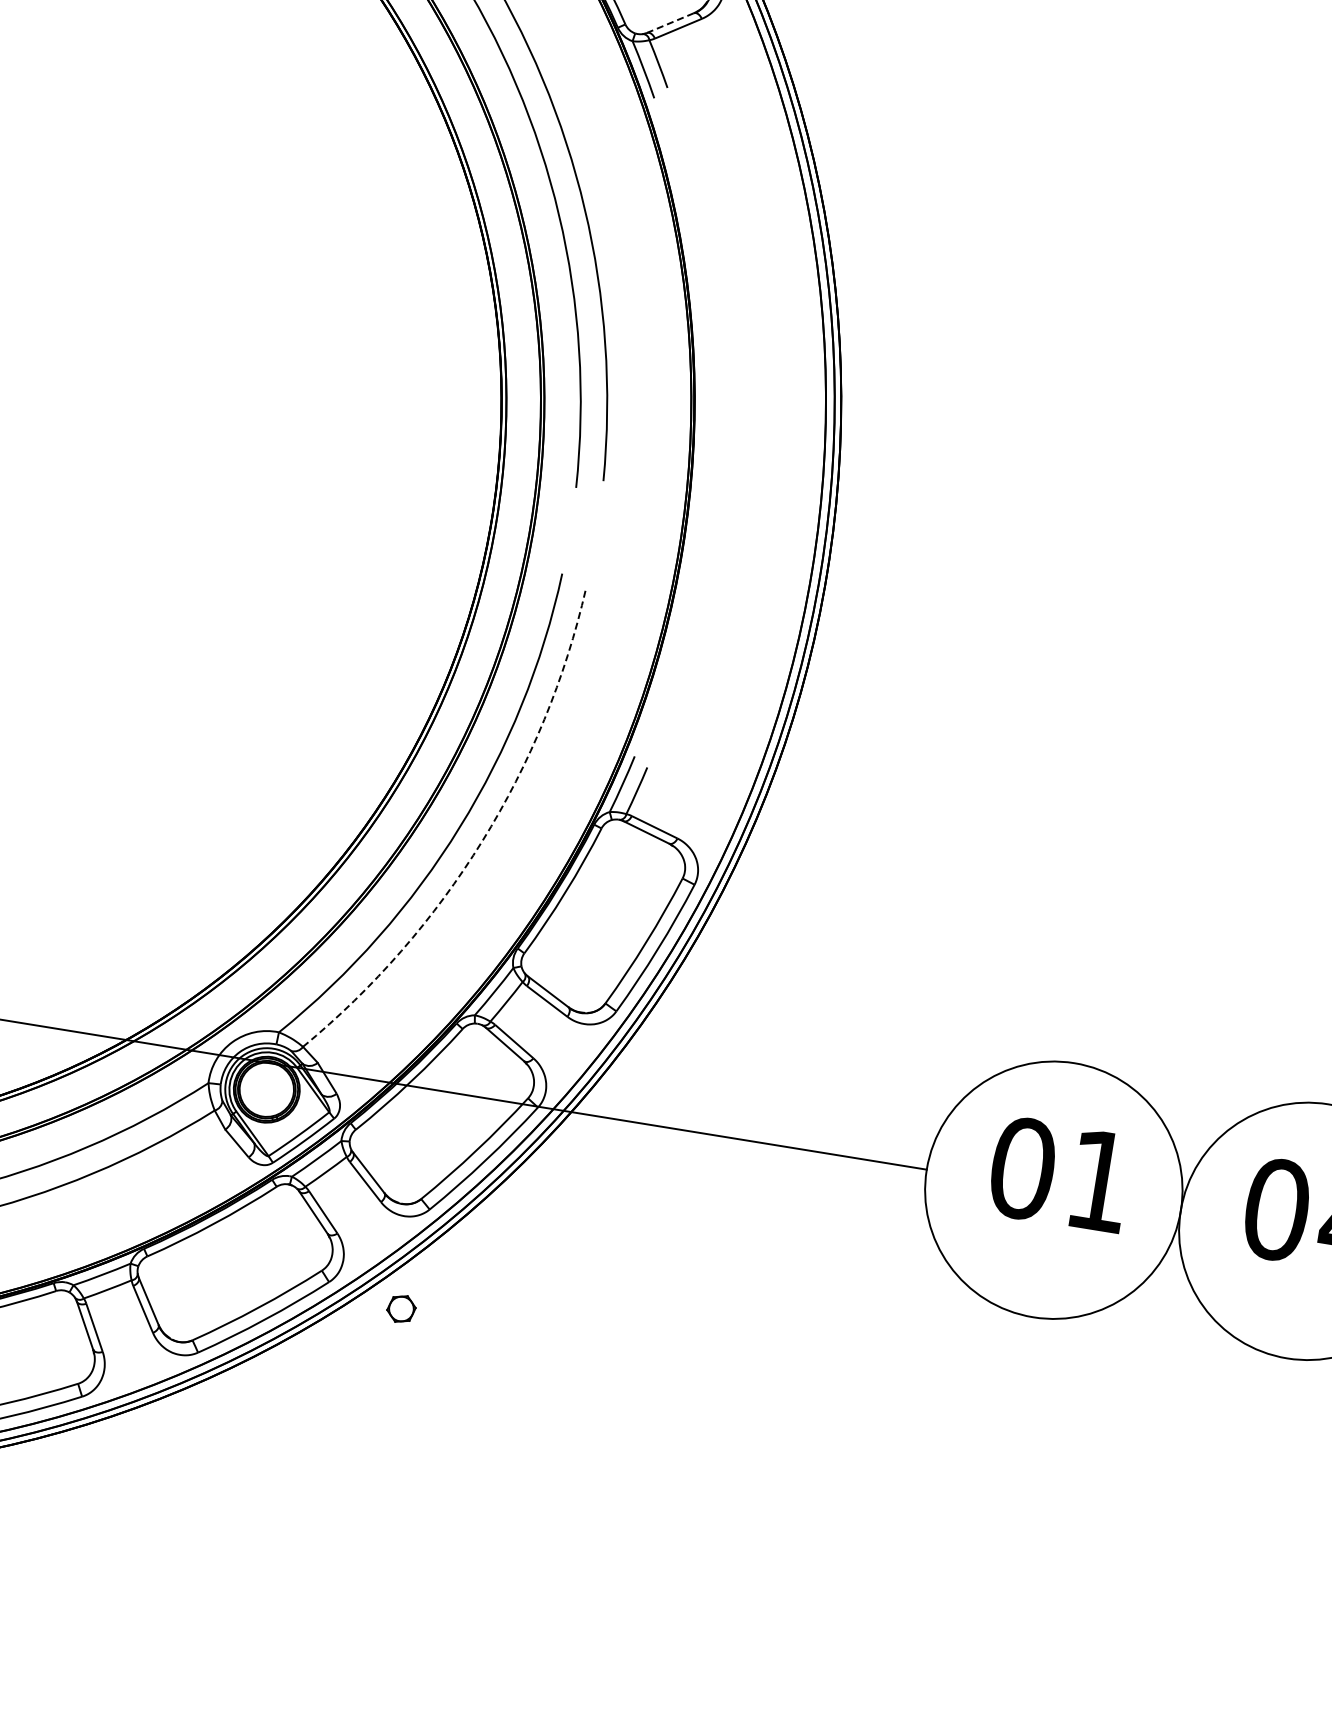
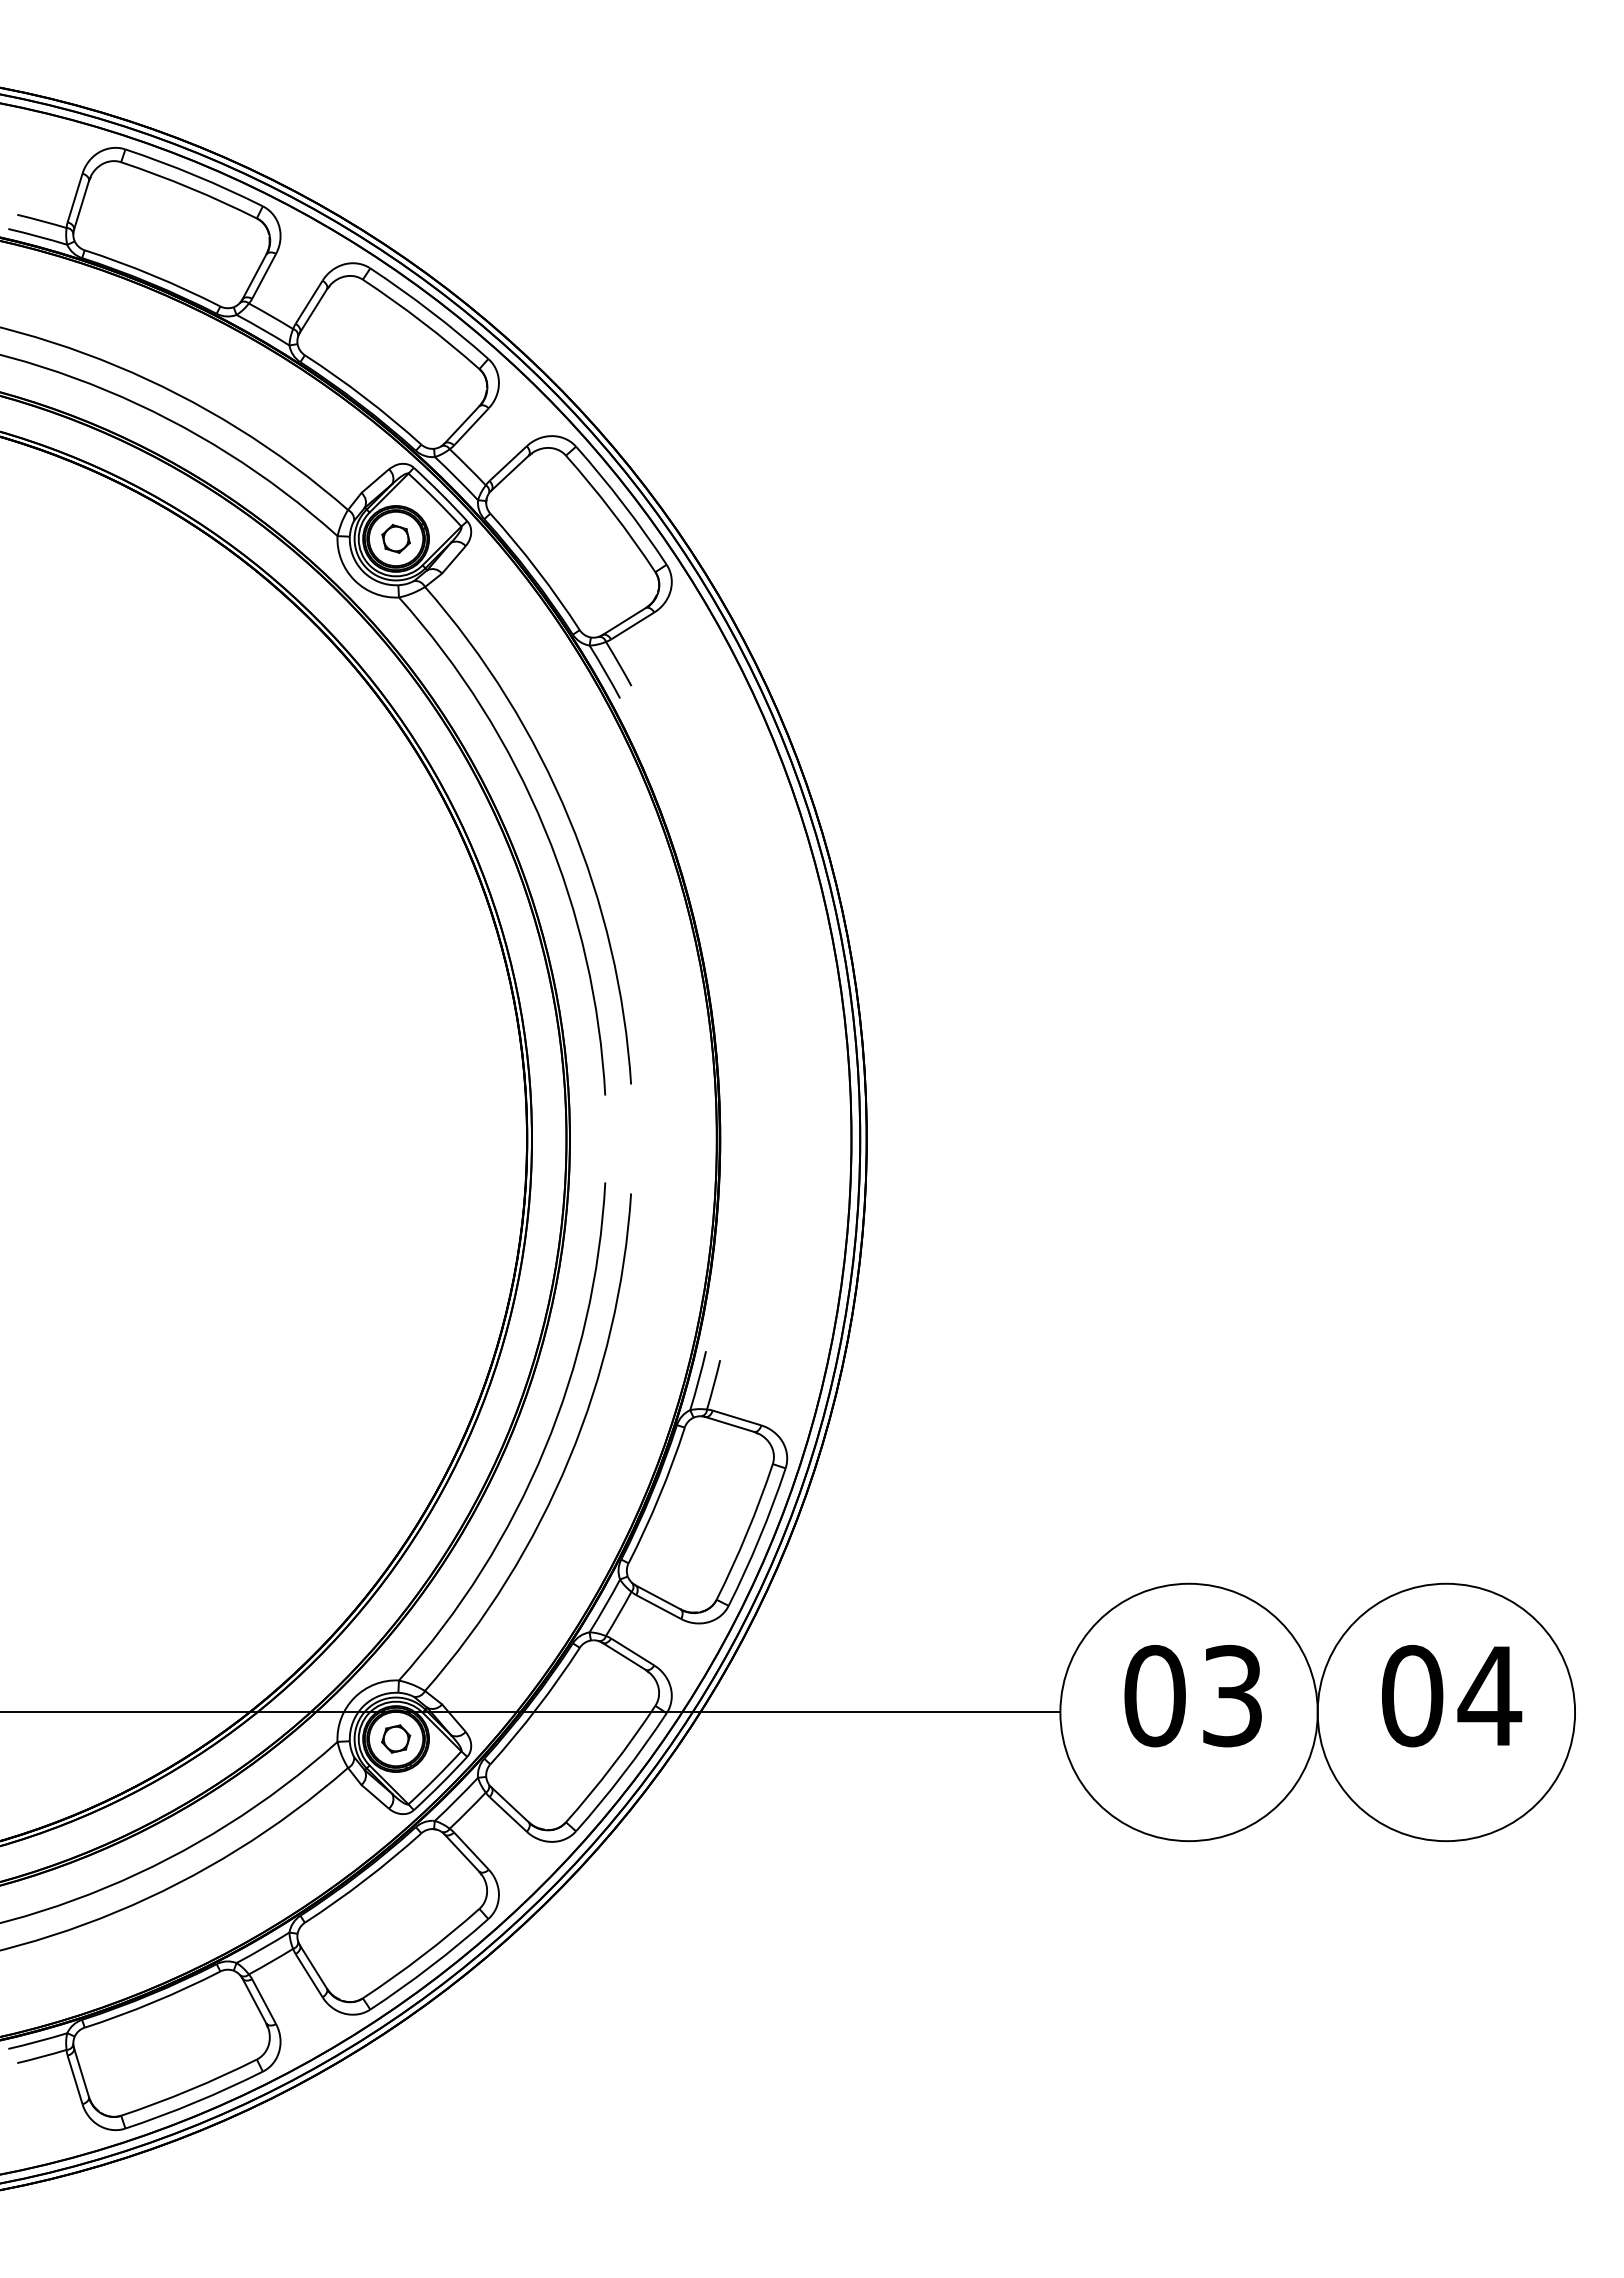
line: (669, 22) -> (623, 621), dashed -> solid
arc: (482, 841) -> (569, 1459), dashed -> solid
text: (1099, 1180) -> (1232, 1695), 01 -> 03
part: (401, 1308) -> (396, 1738), moved

